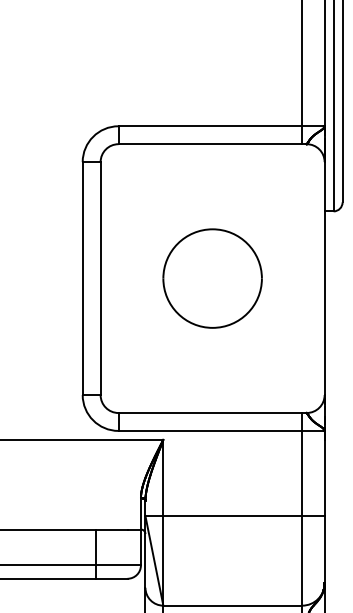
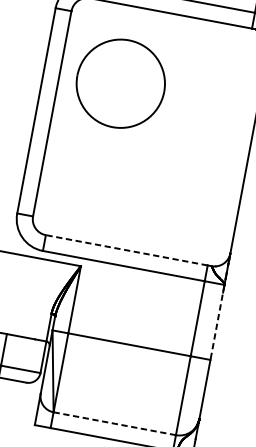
part: (212, 278) -> (120, 83), moved
line: (210, 413) -> (126, 250), solid -> dashed
line: (324, 473) -> (217, 322), solid -> dashed
line: (233, 605) -> (115, 423), solid -> dashed

